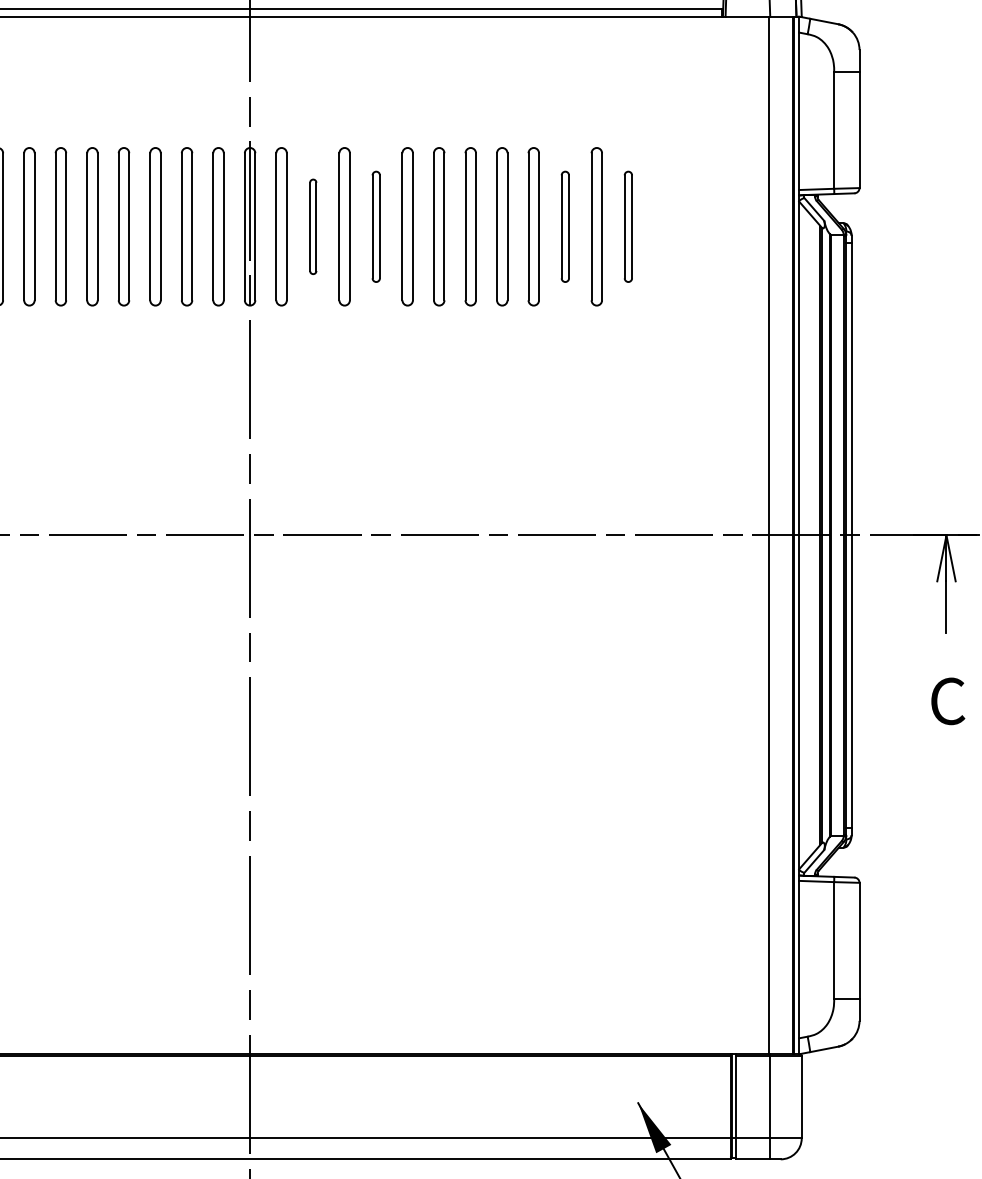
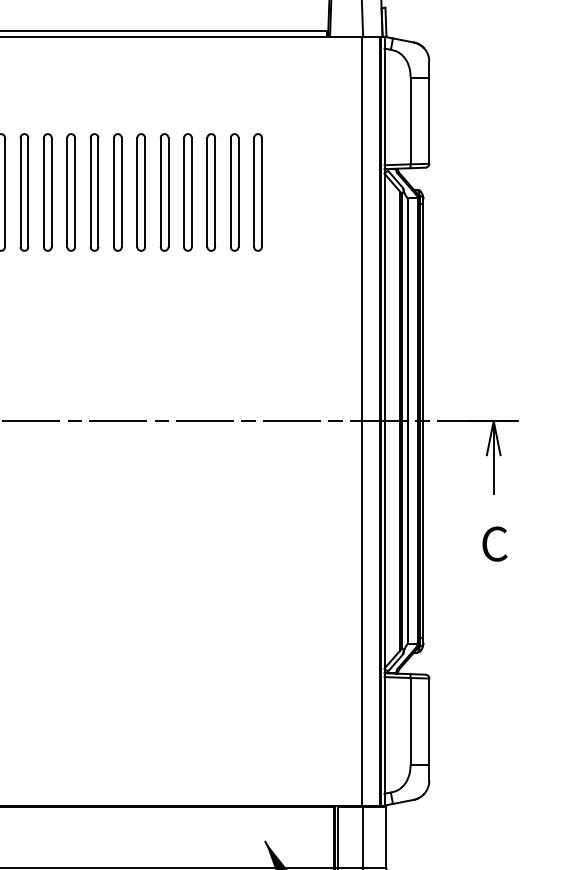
part: (313, 226) -> (24, 192), size x1.67
part: (376, 226) -> (71, 192), size x1.43
part: (565, 226) -> (211, 192), size x1.43
part: (628, 226) -> (258, 192), size x1.43

